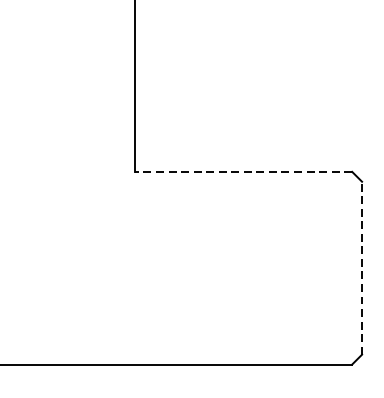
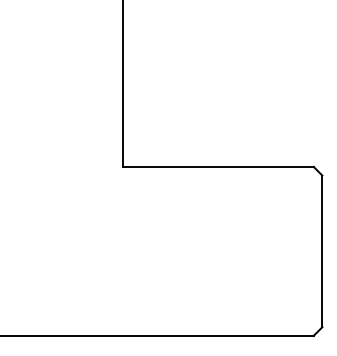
line: (242, 171) -> (217, 166), dashed -> solid
line: (362, 268) -> (322, 251), dashed -> solid

